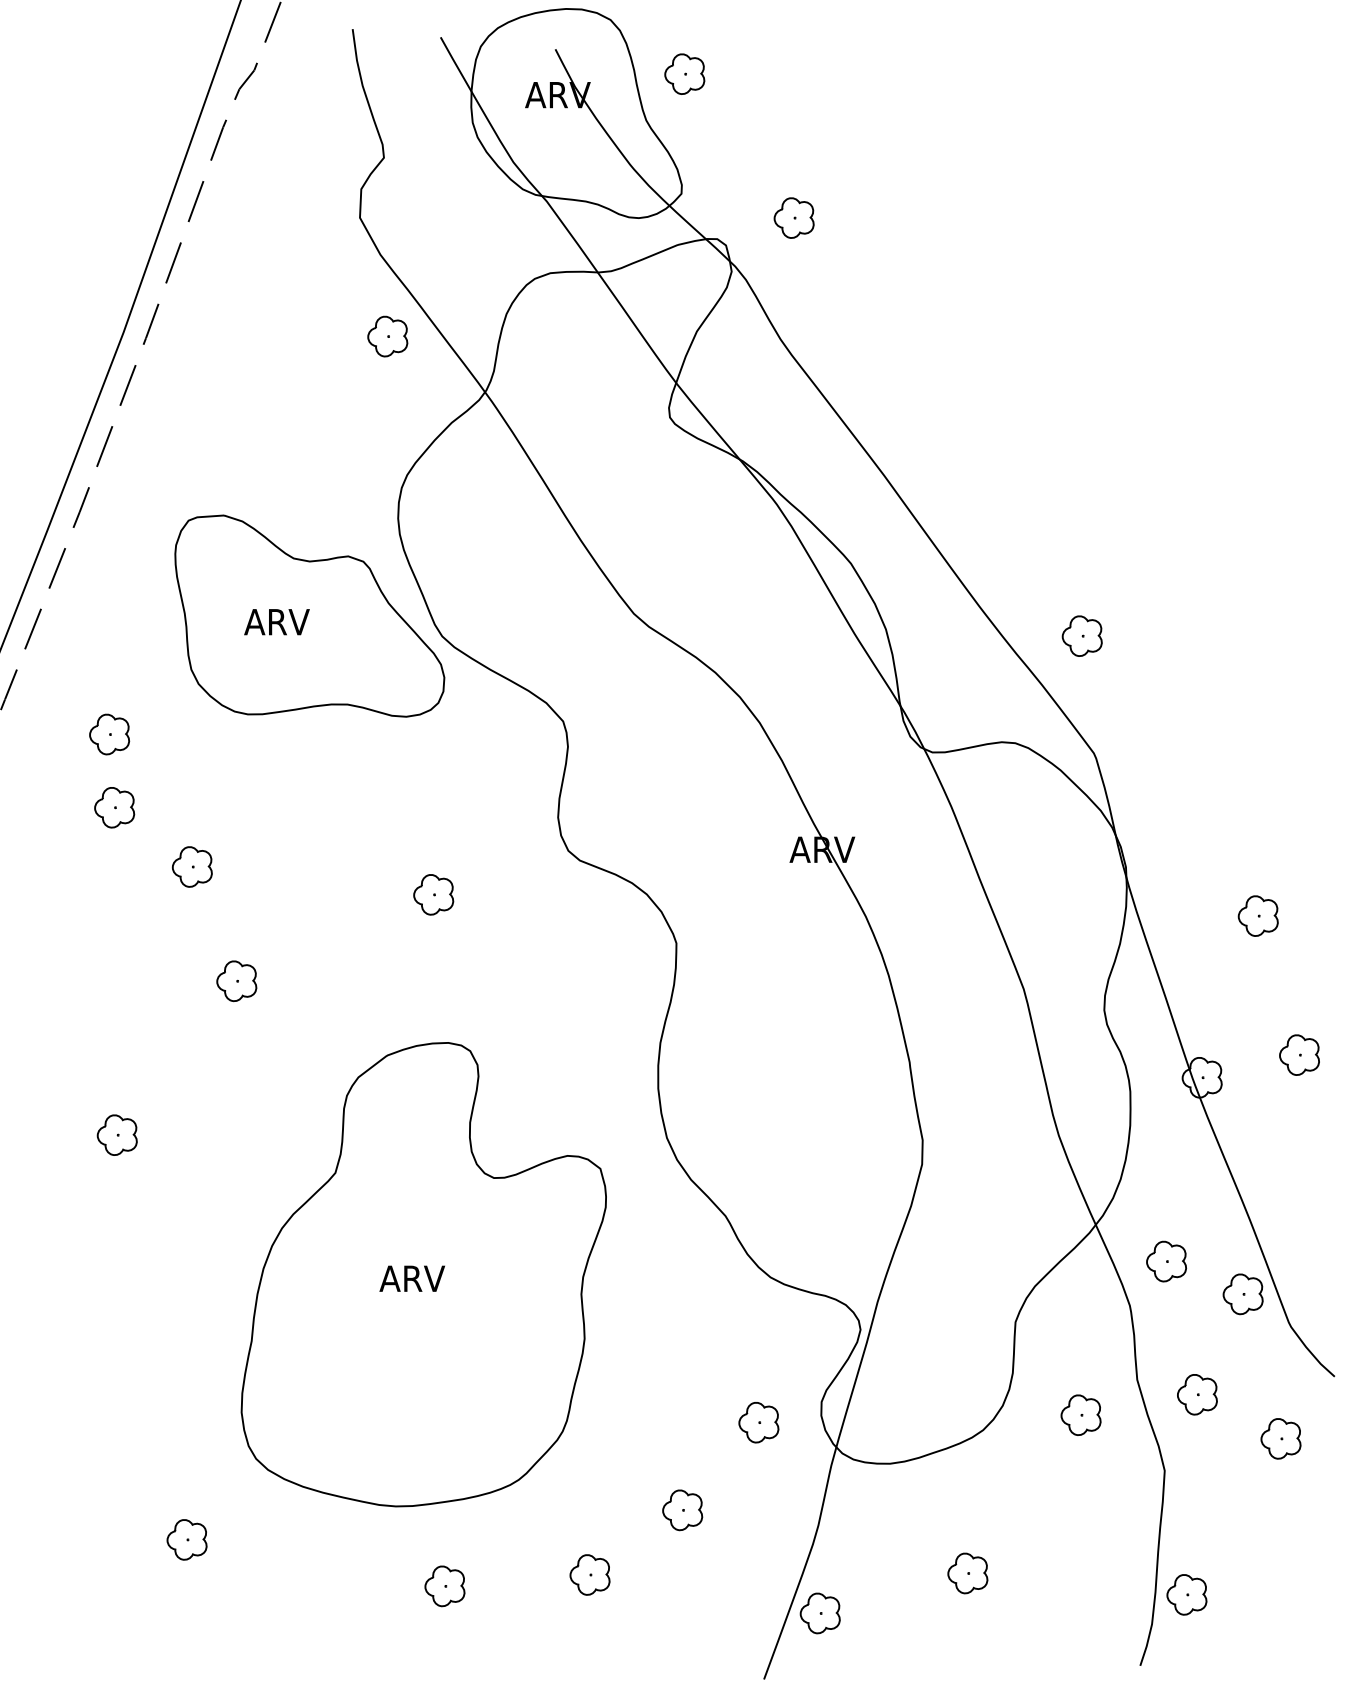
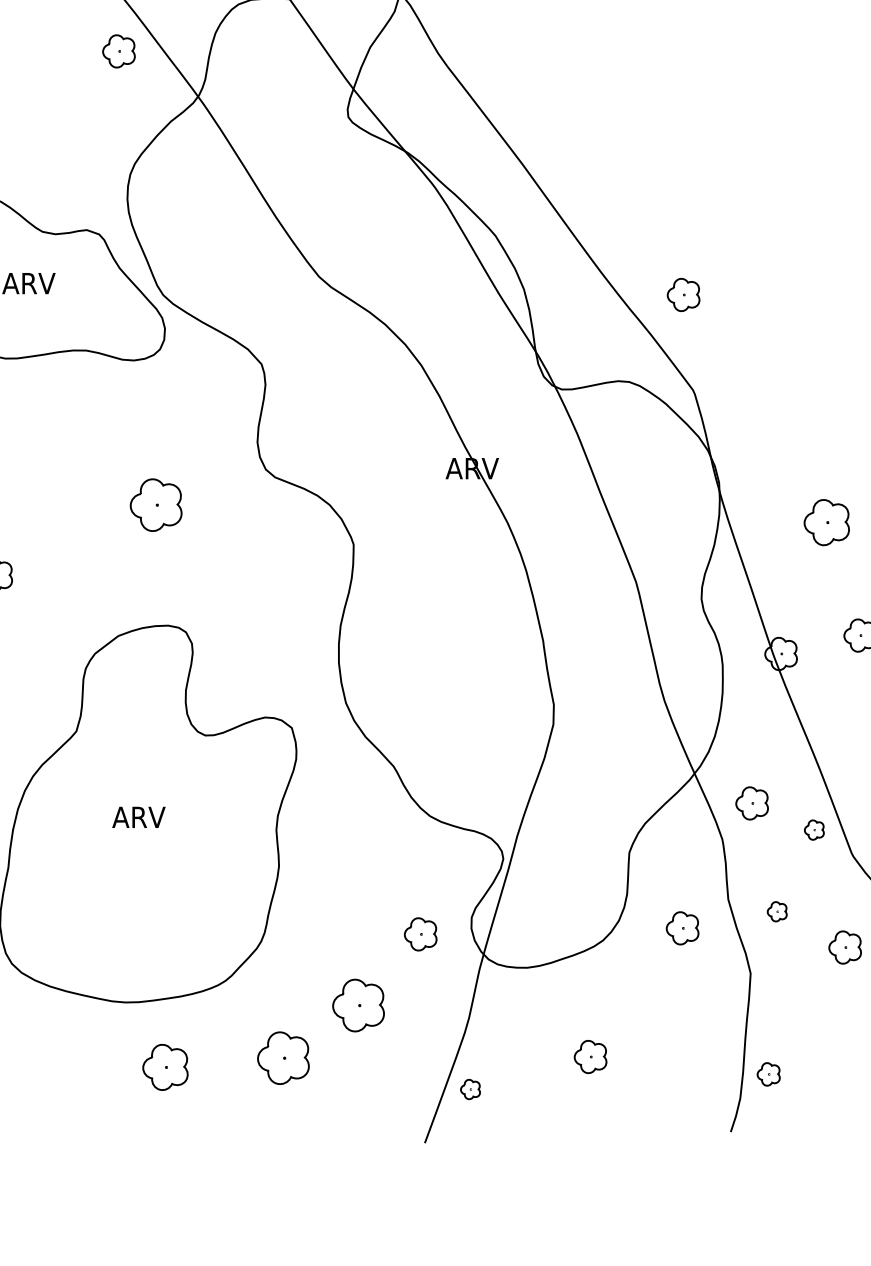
part: (433, 894) -> (156, 504), size x1.6
part: (1257, 915) -> (826, 522), size x1.4
part: (1242, 1294) -> (813, 830), size x0.6
part: (1197, 1394) -> (777, 911), size x0.6
part: (682, 1510) -> (358, 1005), size x1.6
part: (589, 1574) -> (282, 1057), size x1.6
part: (444, 1586) -> (165, 1067), size x1.4
part: (1186, 1594) -> (768, 1074), size x0.7
part: (819, 1613) -> (469, 1089), size x0.6

